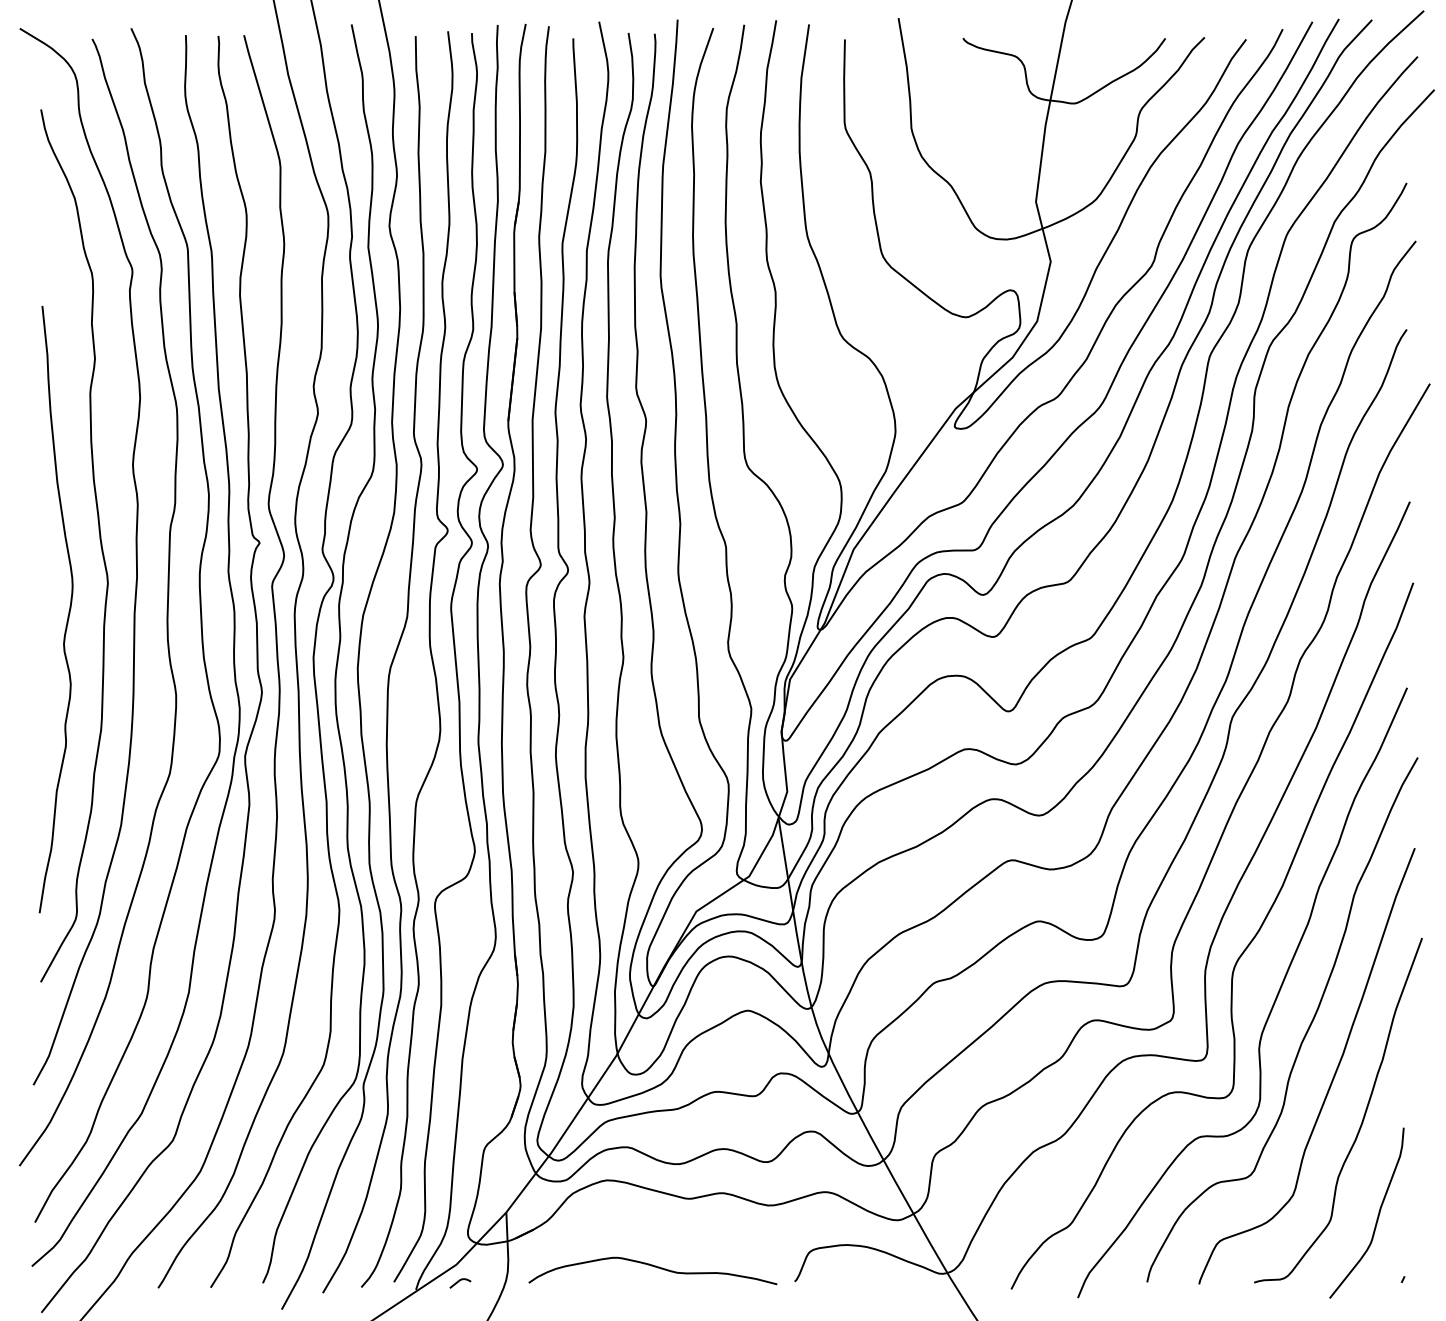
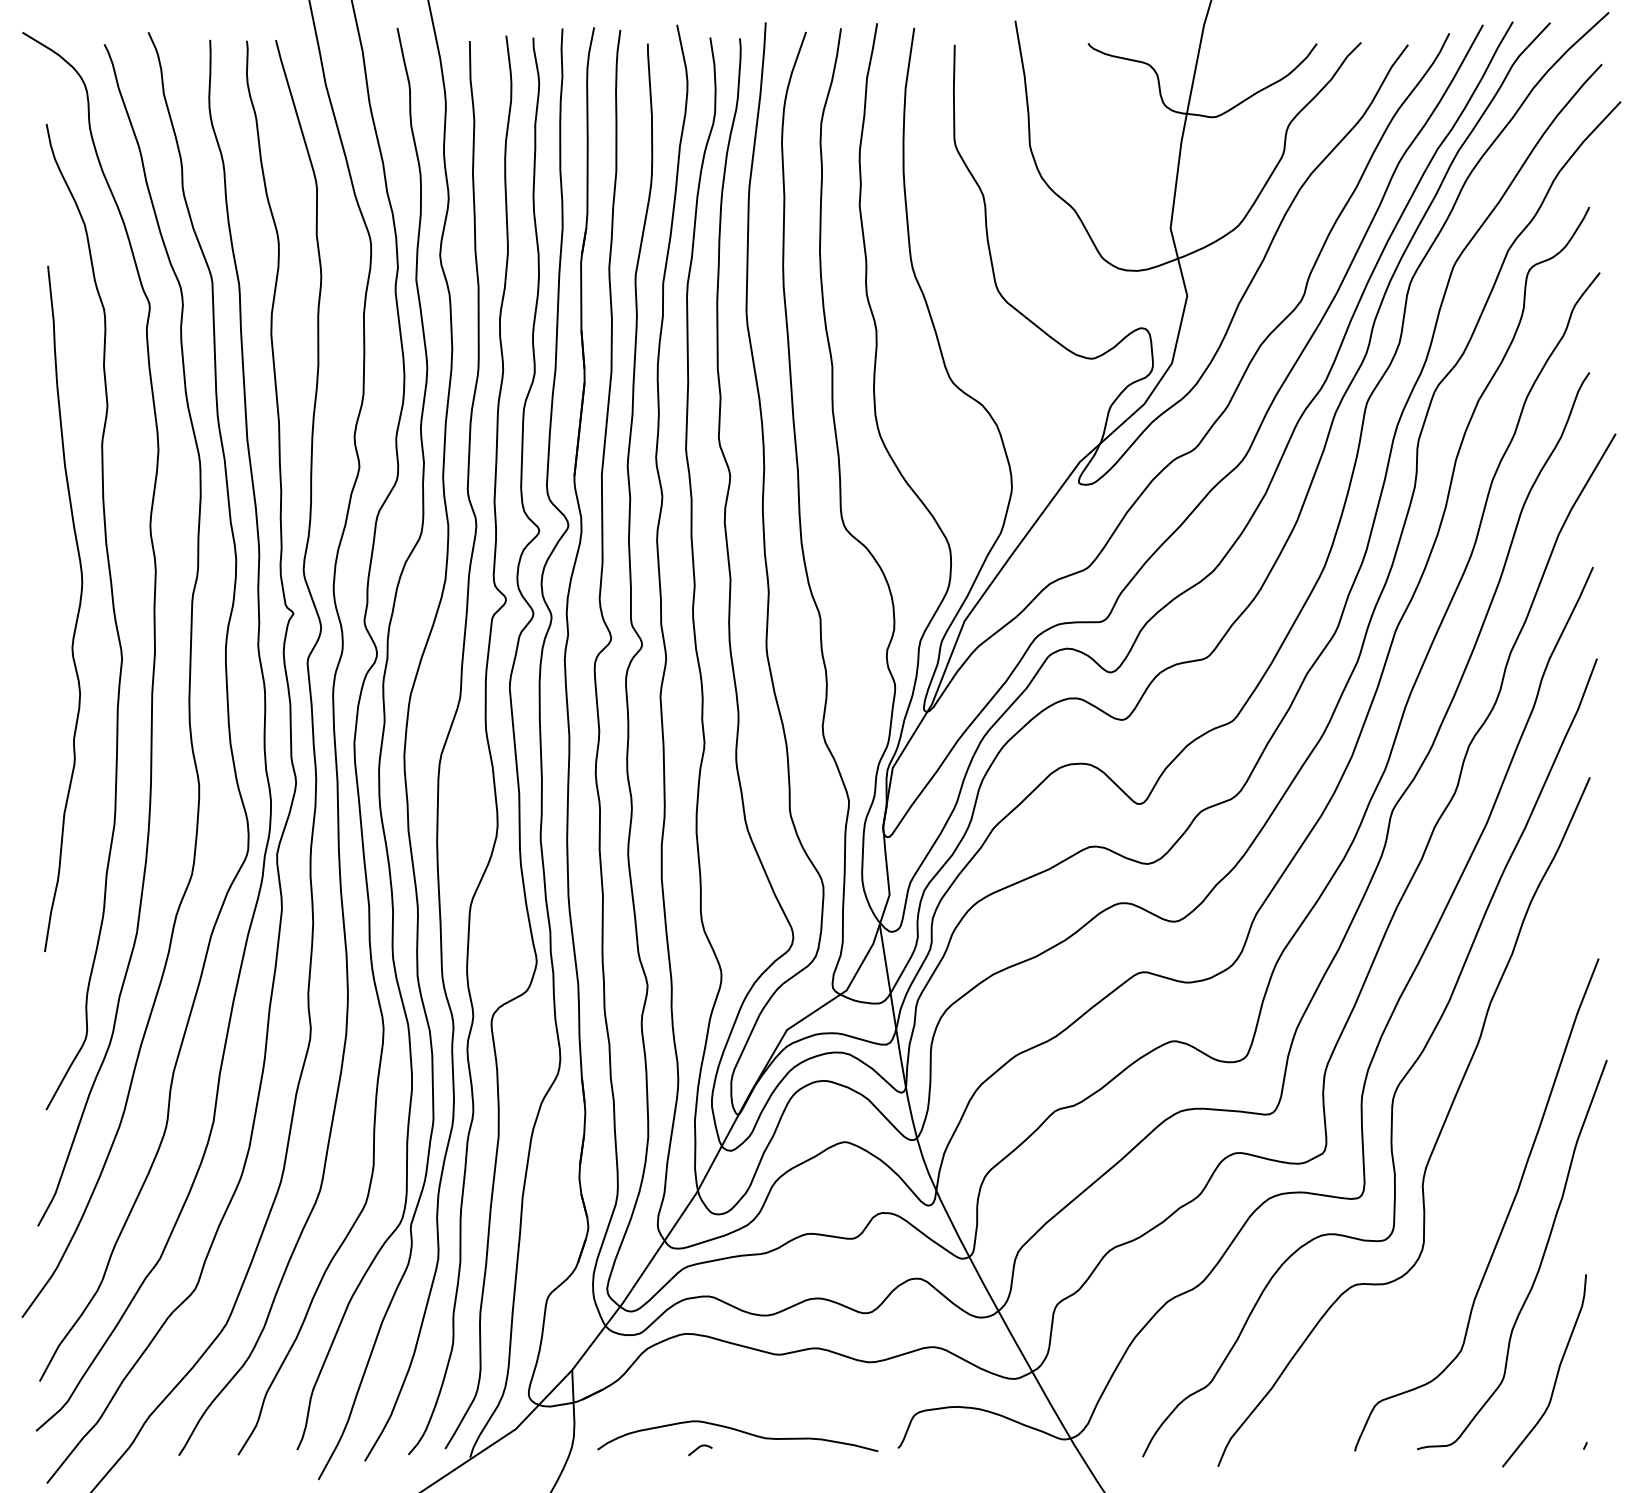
curve: (68, 611) -> (77, 611), moved
curve: (1305, 1032) -> (1475, 1166), removed
curve: (459, 1281) -> (699, 1448), moved

